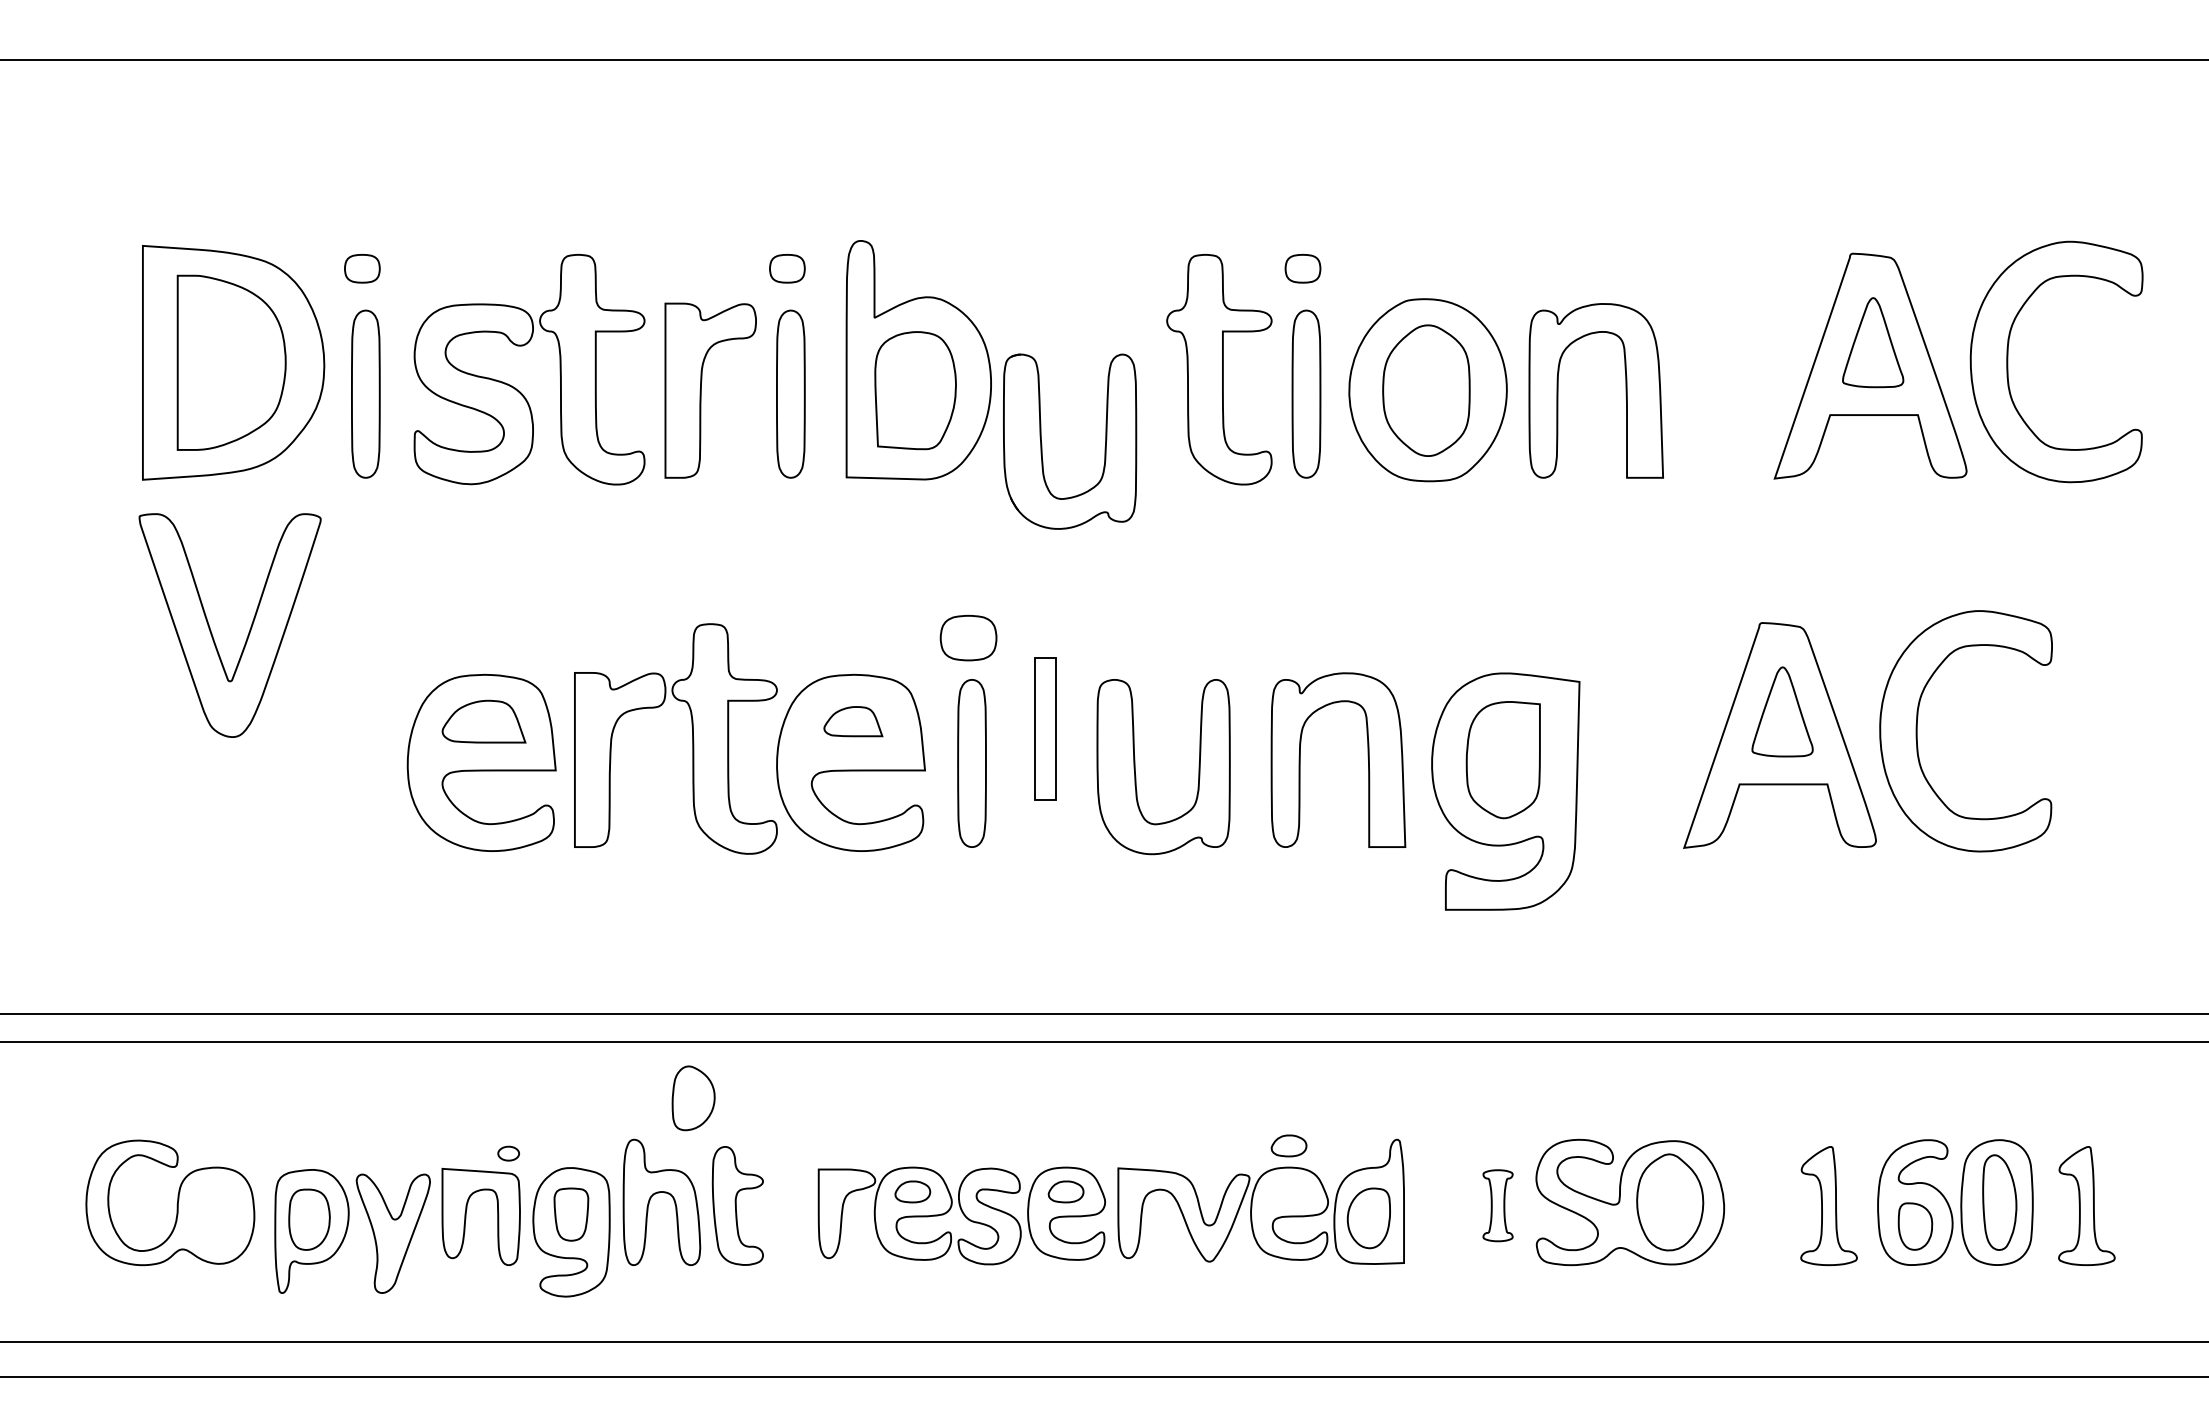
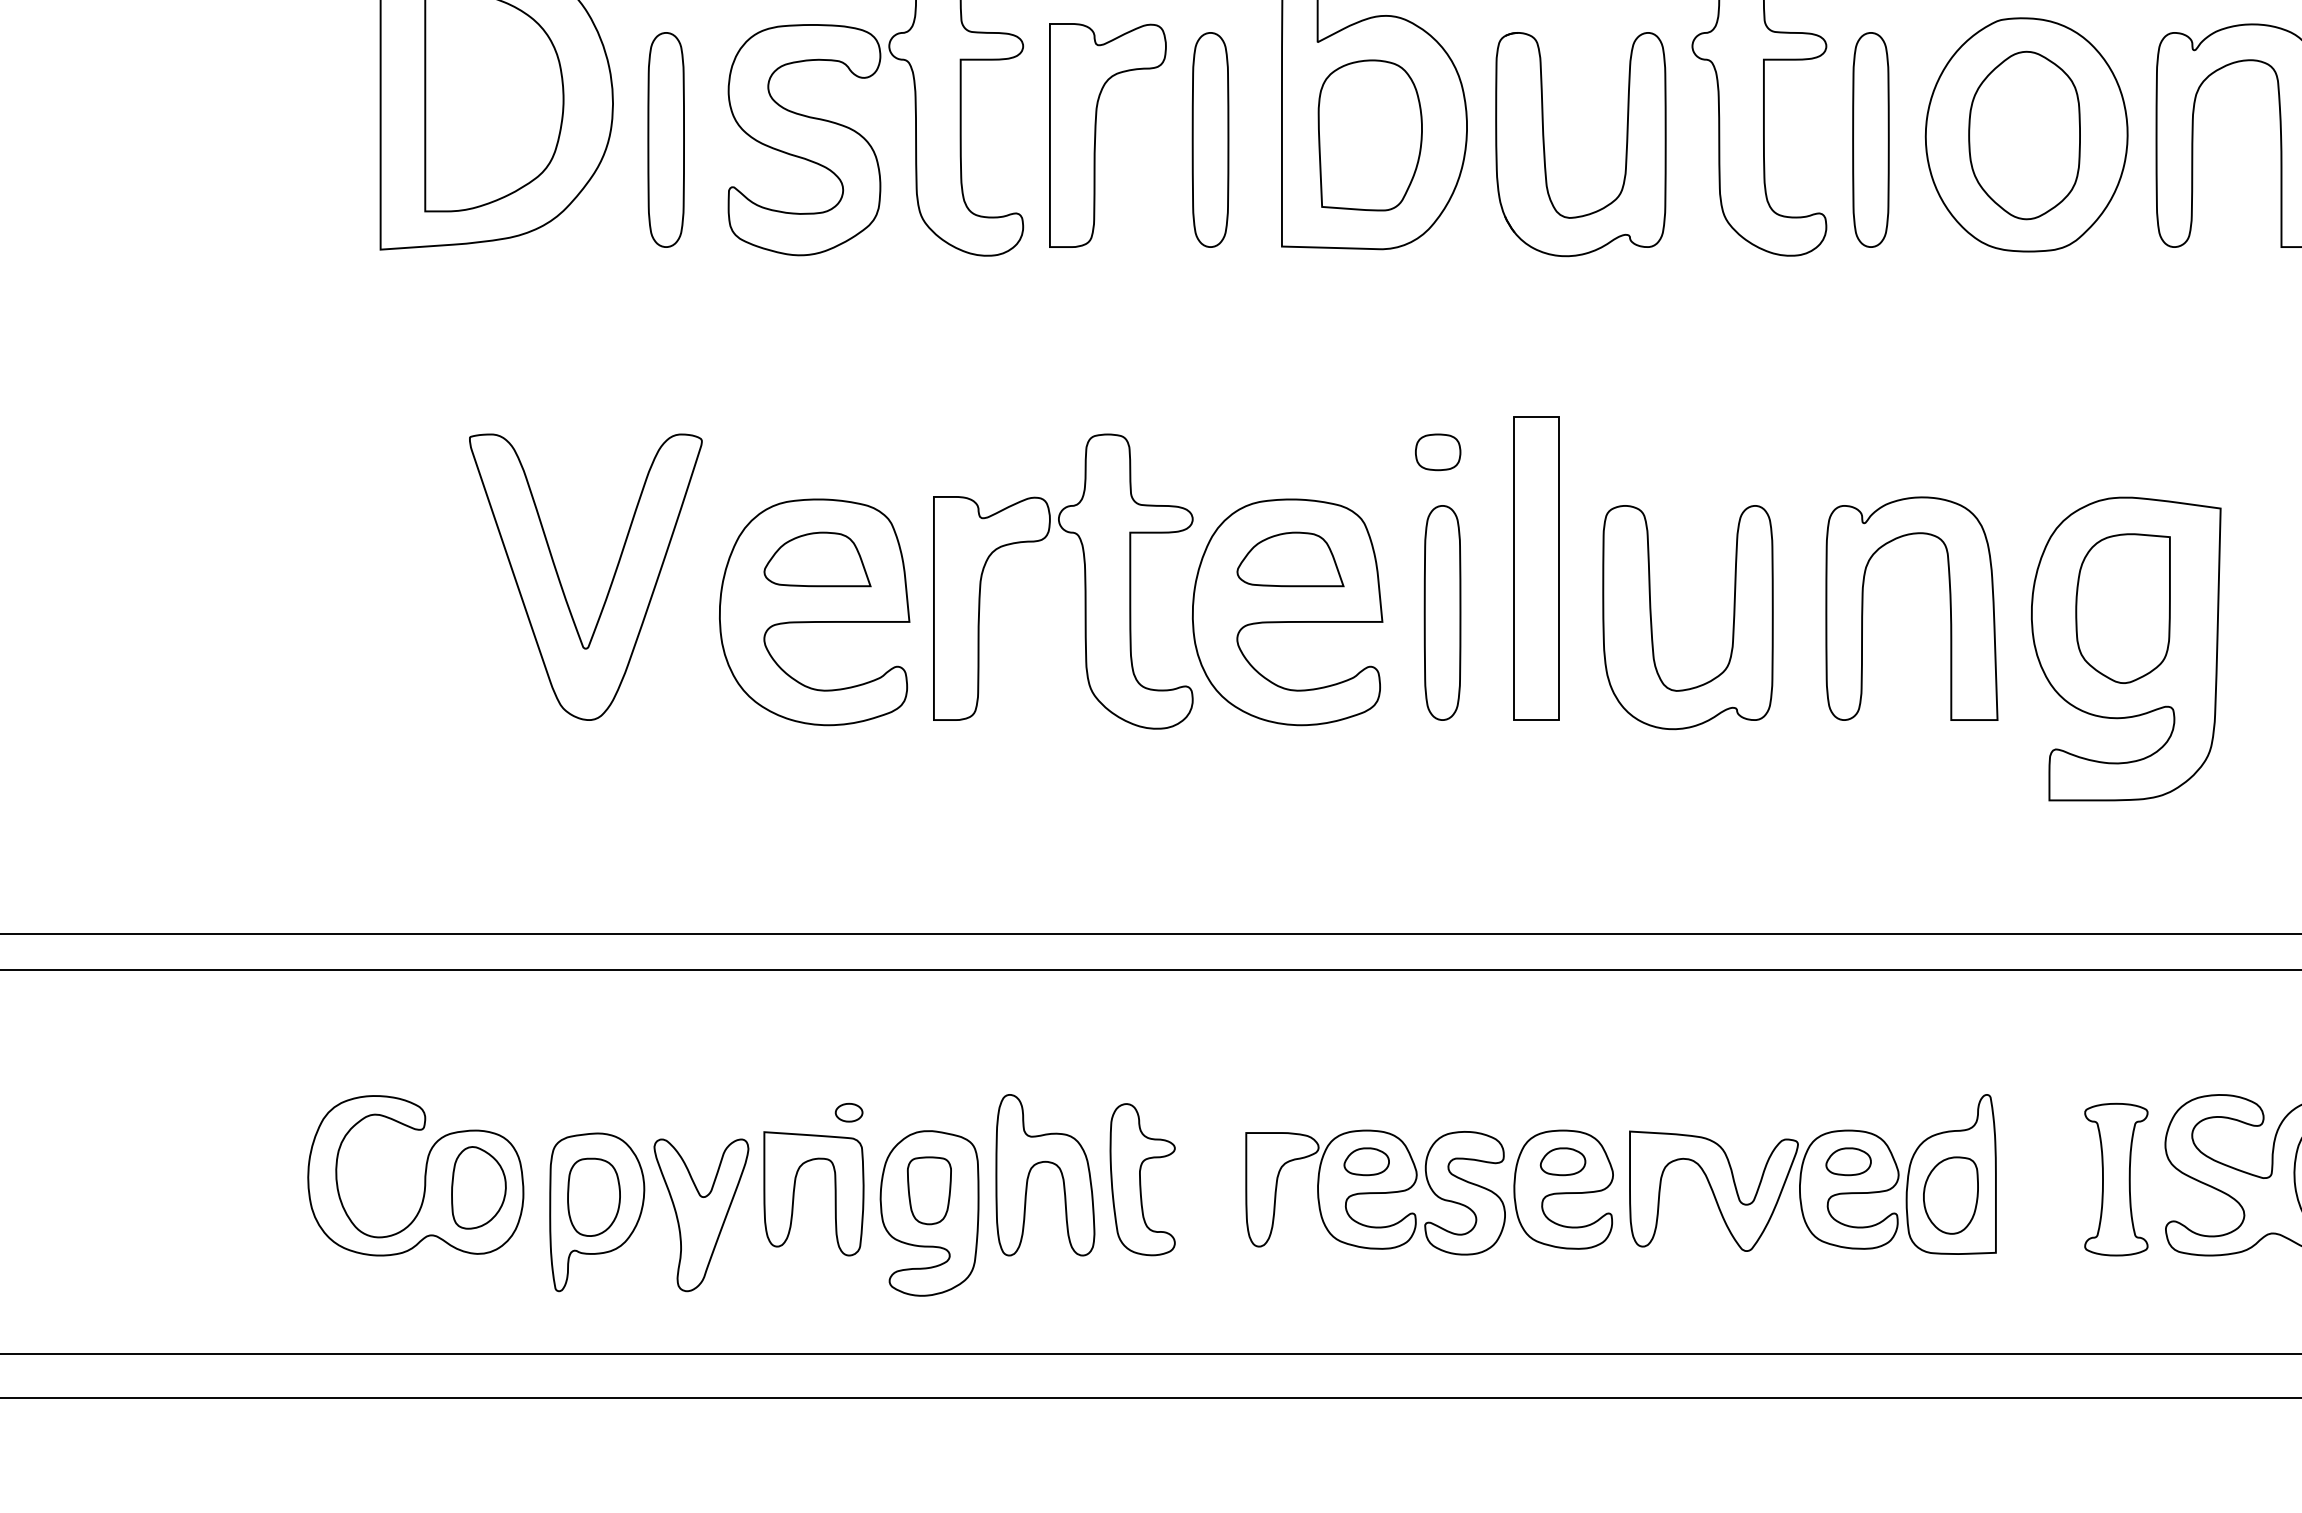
part: (1042, 443) -> (1545, 146), moved
part: (211, 630) -> (561, 583), moved
part: (968, 637) -> (1438, 451), size x0.62
part: (853, 721) -> (1290, 559), size x1.43
part: (1045, 728) -> (1536, 568), size x1.67
part: (693, 1098) -> (478, 1188), moved
part: (1288, 1145) -> (1847, 1161), moved
part: (1497, 1205) -> (2115, 1179), size x1.67

